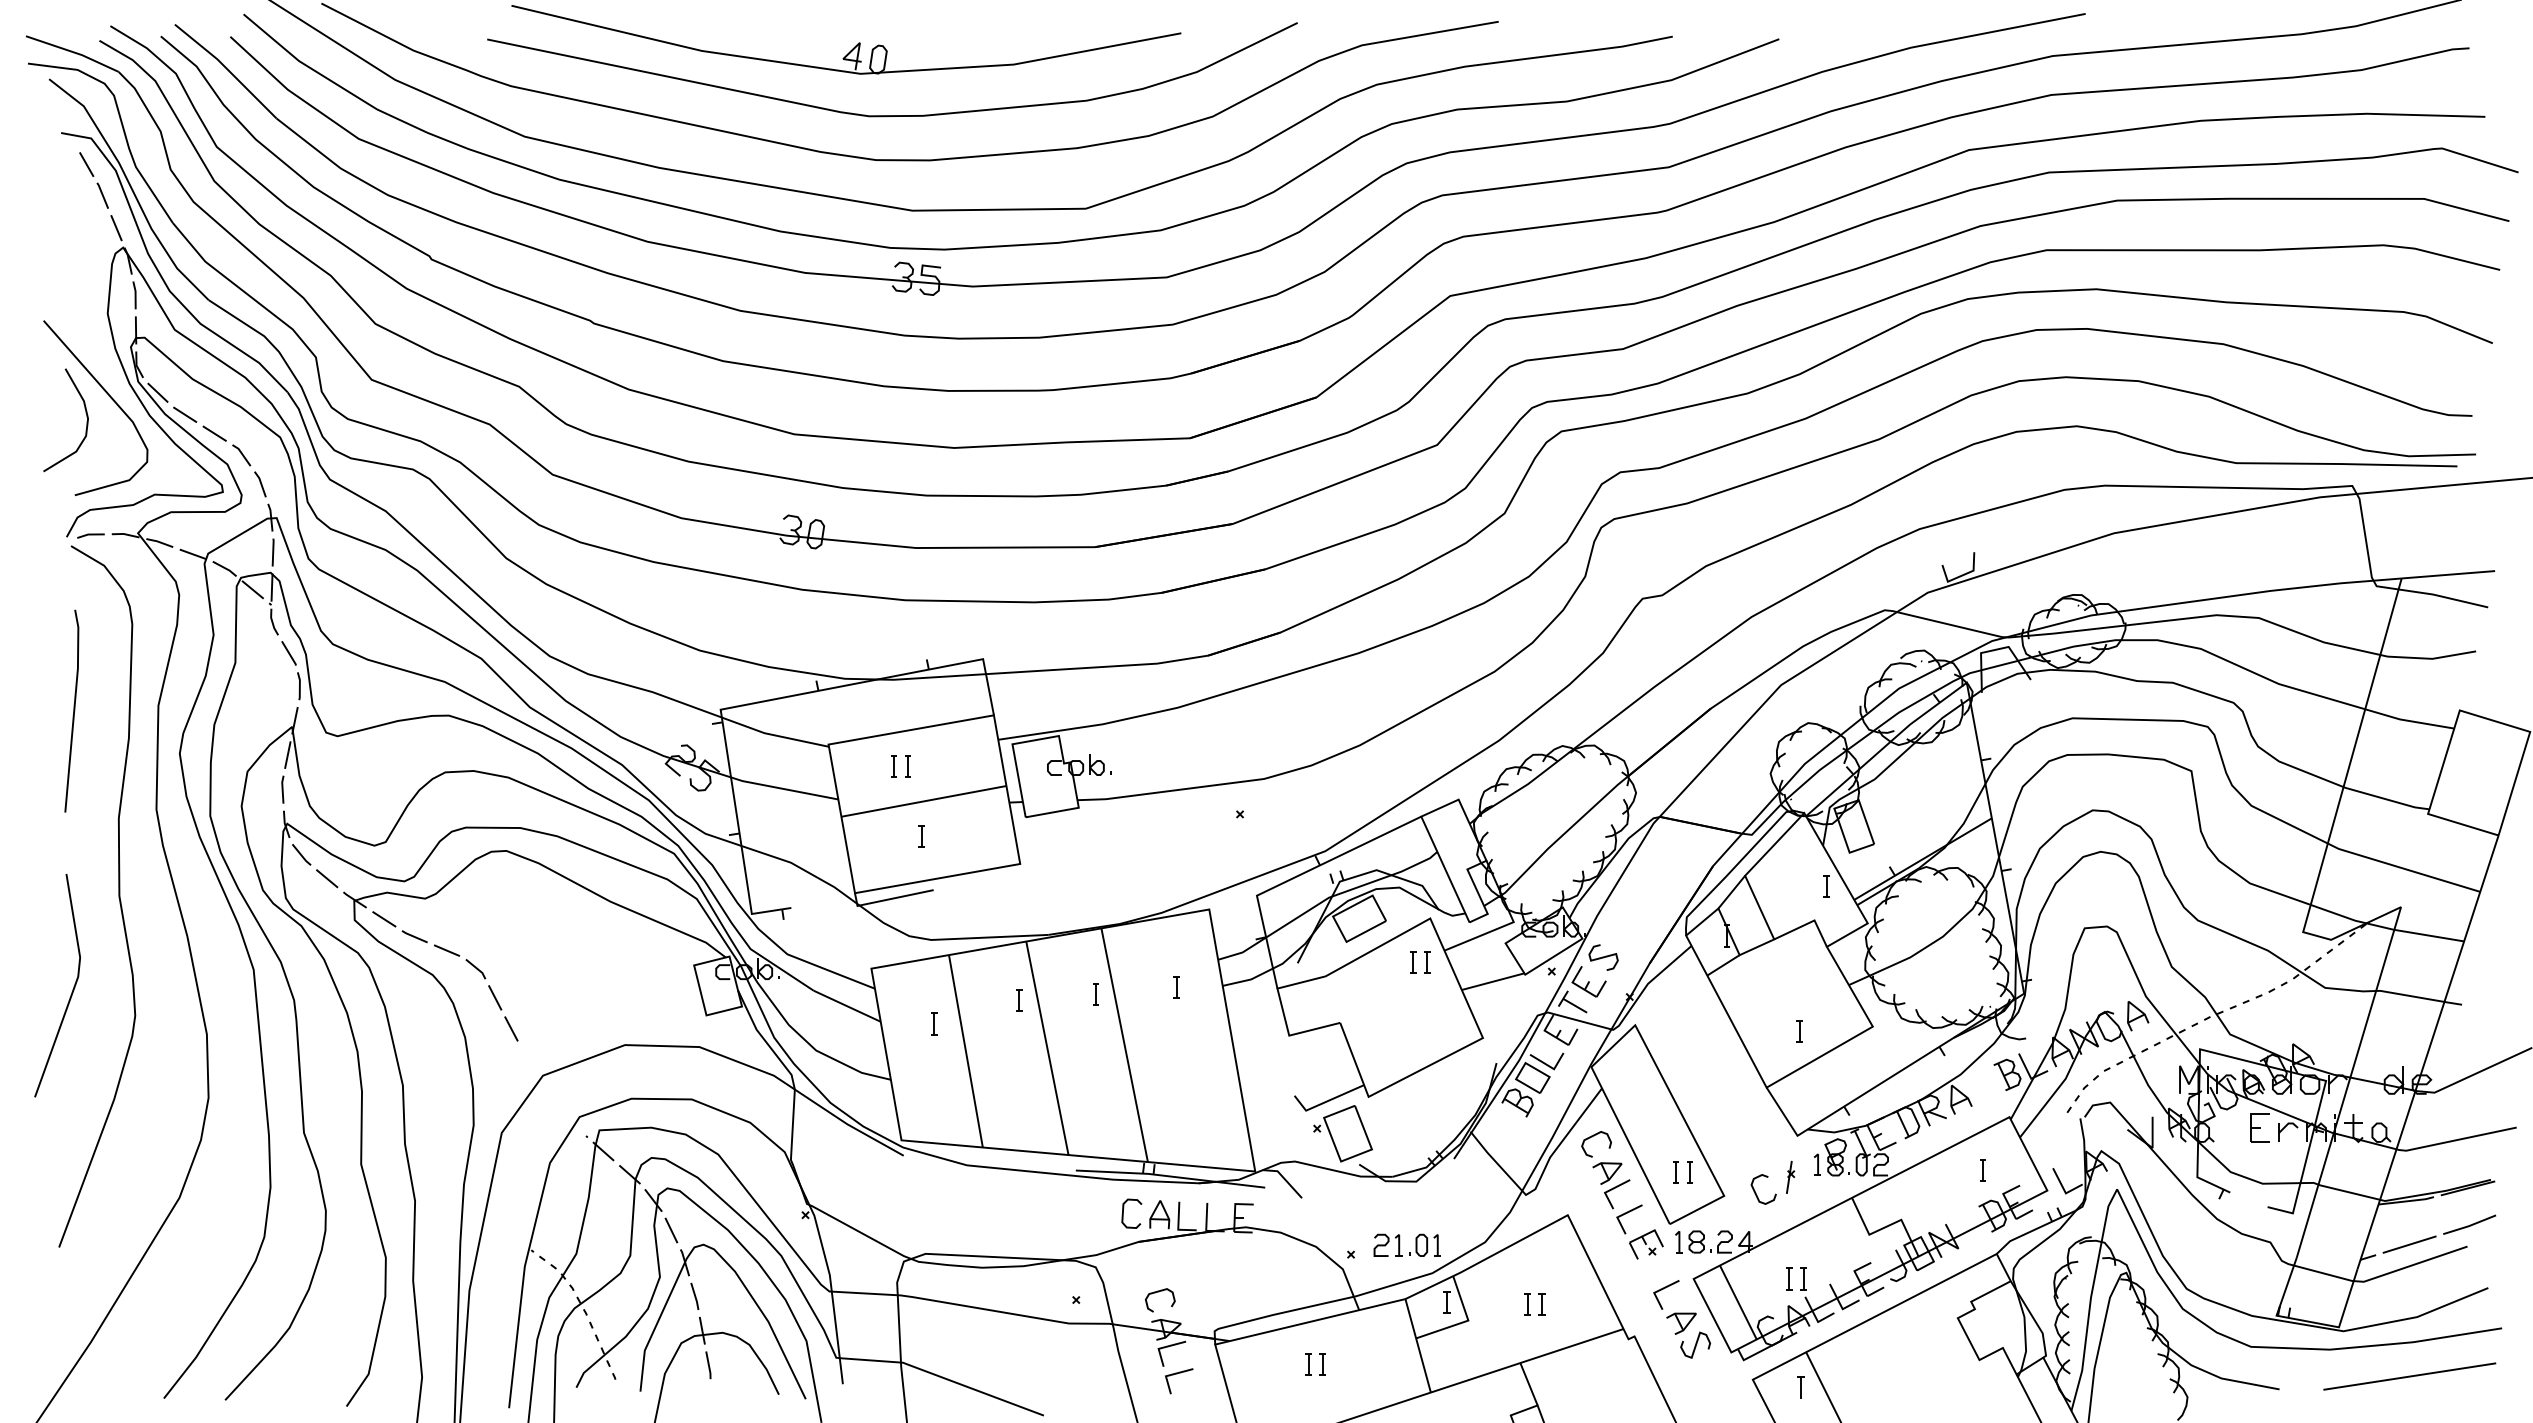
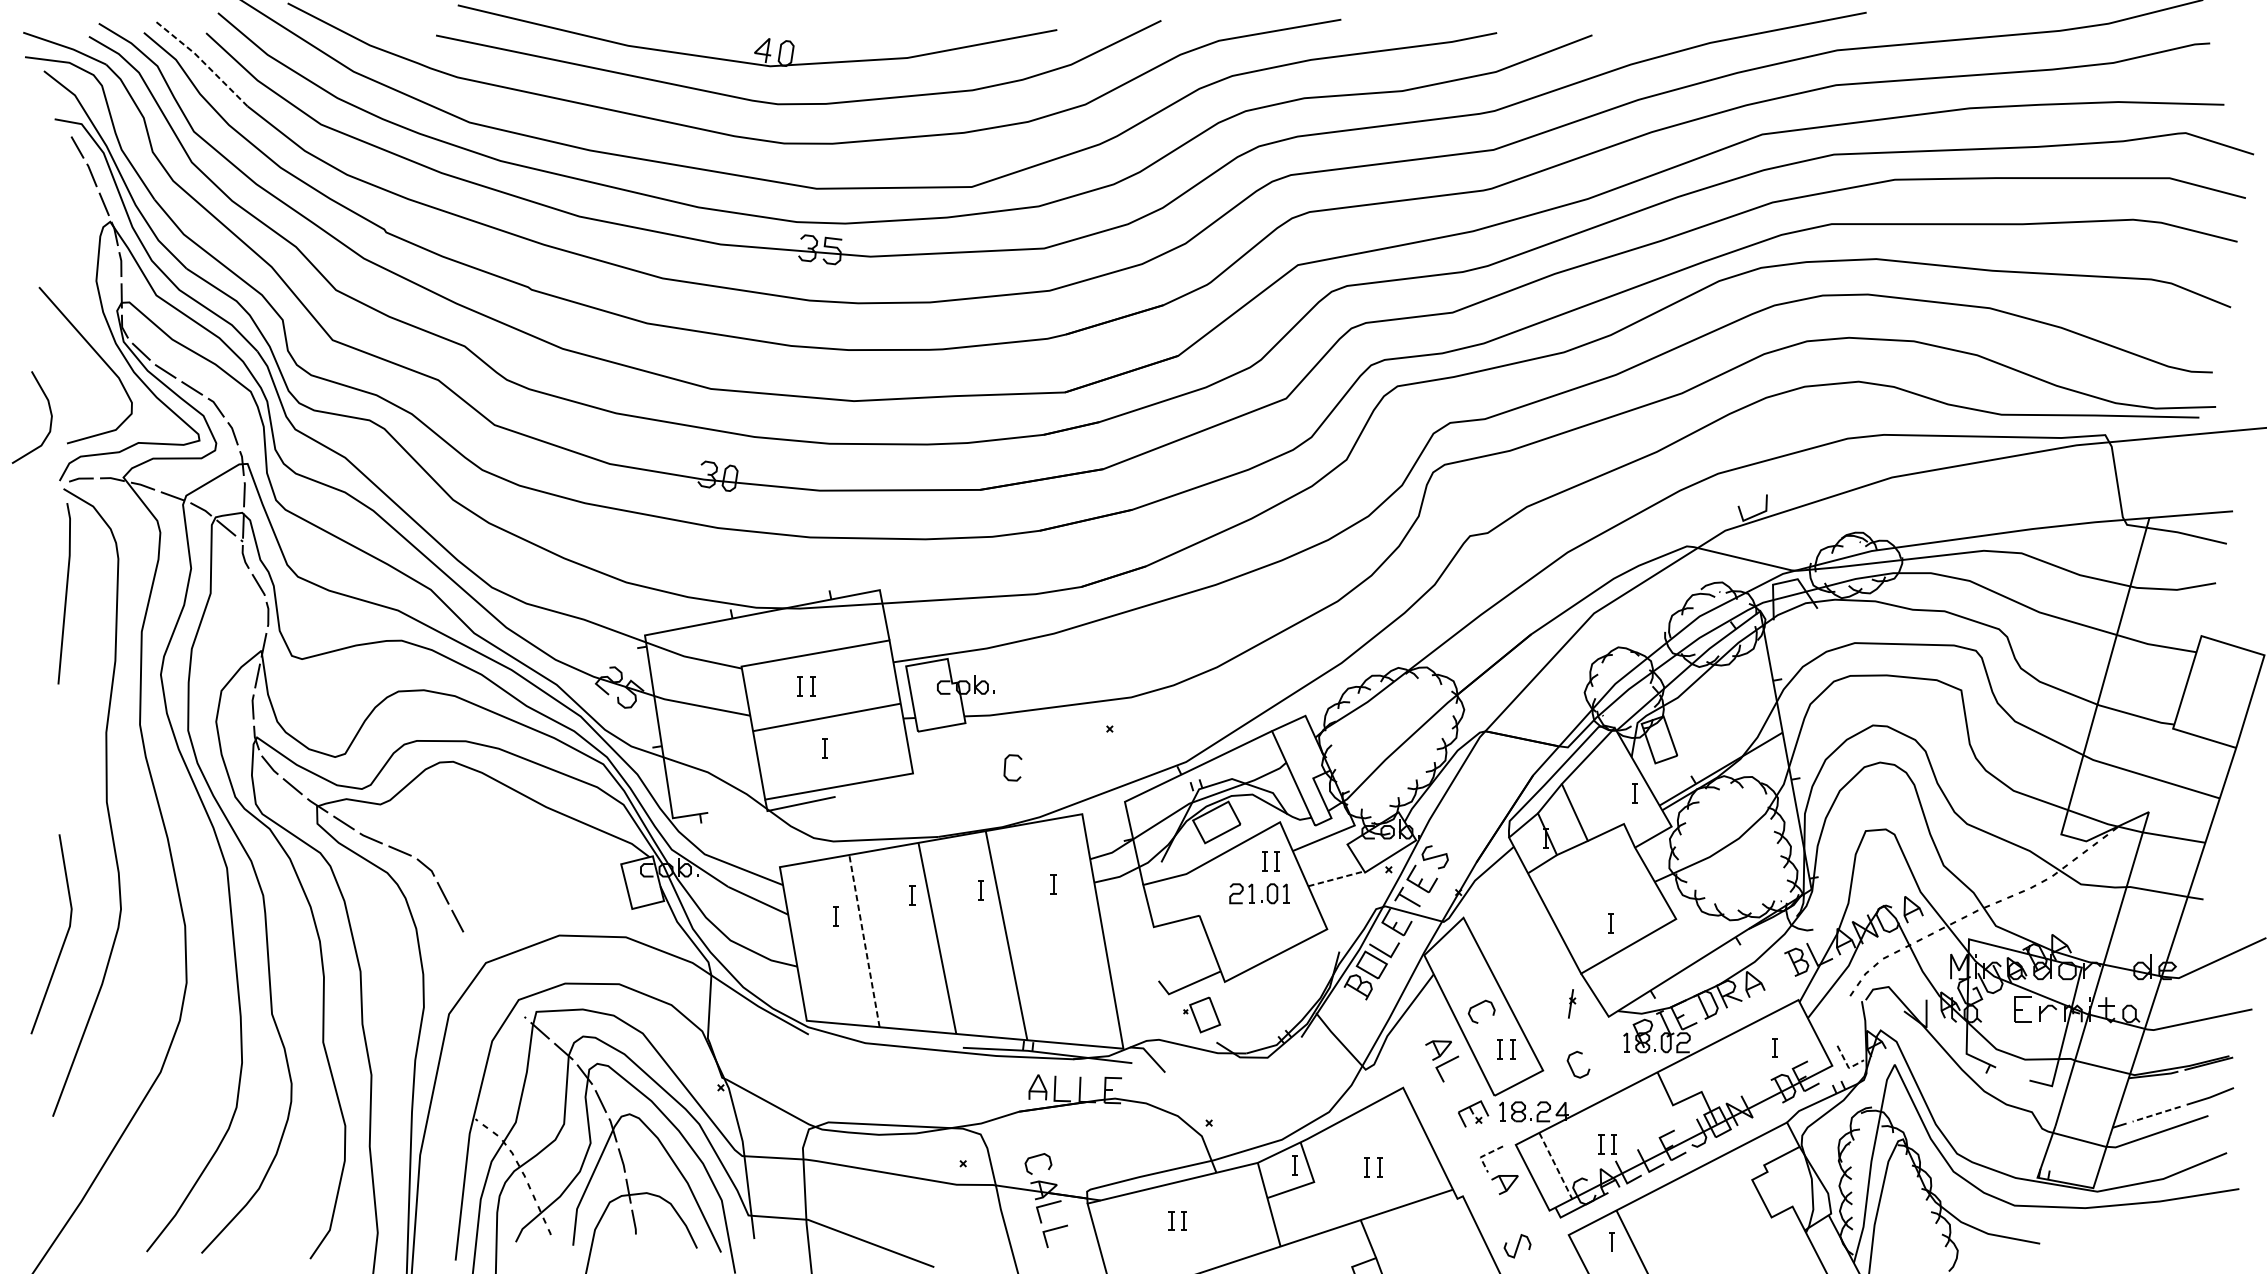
line: (227, 69) -> (203, 62), solid -> dashed
curve: (86, 421) -> (50, 418), moved
line: (73, 710) -> (65, 593), moved
line: (1493, 981) -> (1336, 878), solid -> dashed
line: (72, 989) -> (64, 937), moved
line: (965, 1050) -> (864, 940), solid -> dashed
part: (1342, 1133) -> (1201, 1014), size x0.7
curve: (1592, 1137) -> (1478, 1005), moved
part: (1790, 1177) -> (1572, 1003), moved
line: (2064, 1189) -> (1847, 1064), solid -> dashed
curve: (1123, 1213) -> (1005, 767), moved
line: (1627, 1213) -> (1456, 1086), removed
part: (1406, 1244) -> (1258, 892), moved
line: (2409, 1244) -> (2156, 1114), solid -> dashed
line: (1657, 1291) -> (1483, 1156), solid -> dashed
line: (1739, 1303) -> (1556, 1166), solid -> dashed
curve: (1695, 1344) -> (1517, 1245), moved
line: (2409, 1376) -> (2156, 1232), removed

